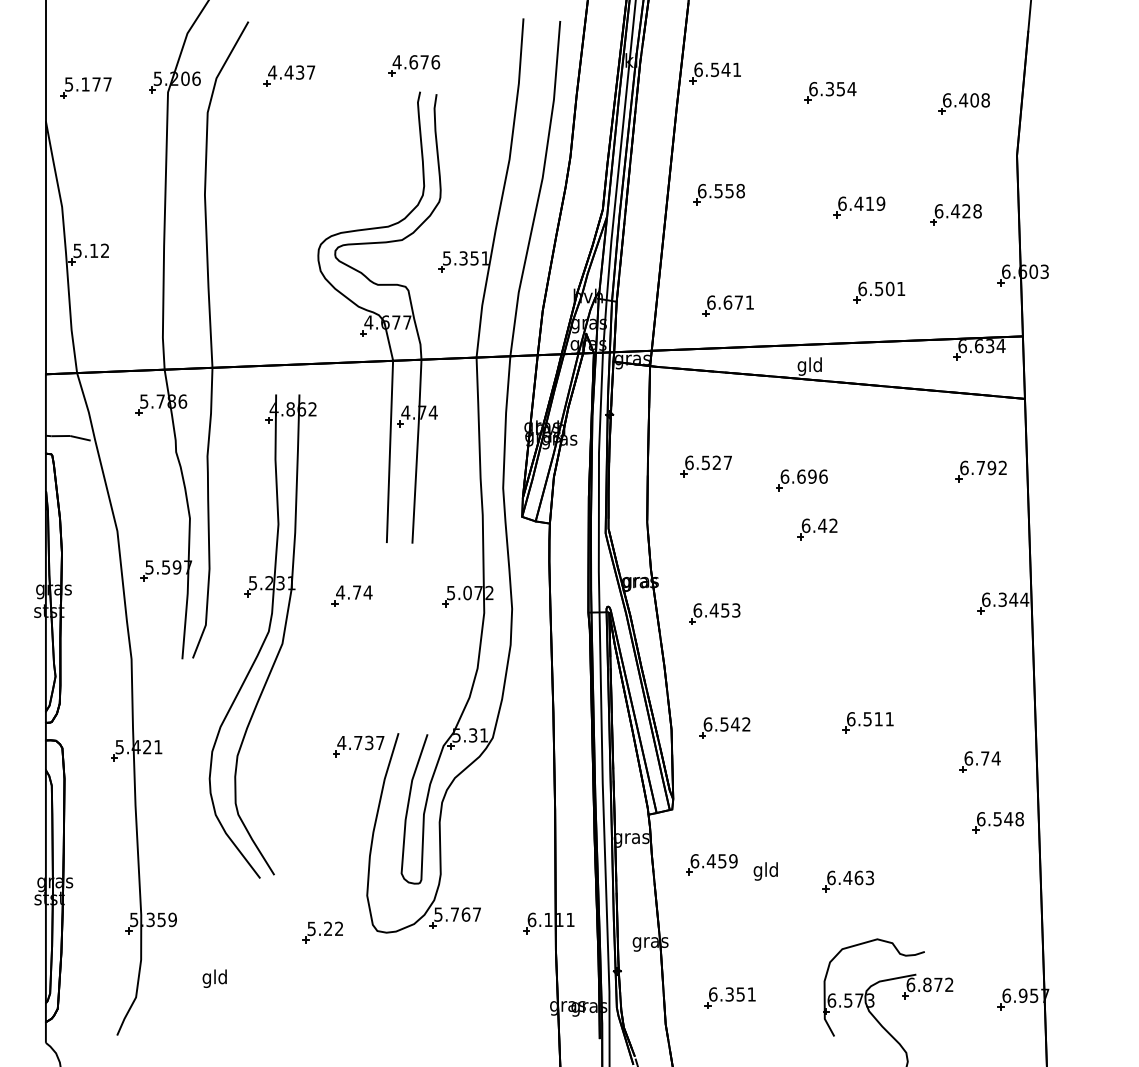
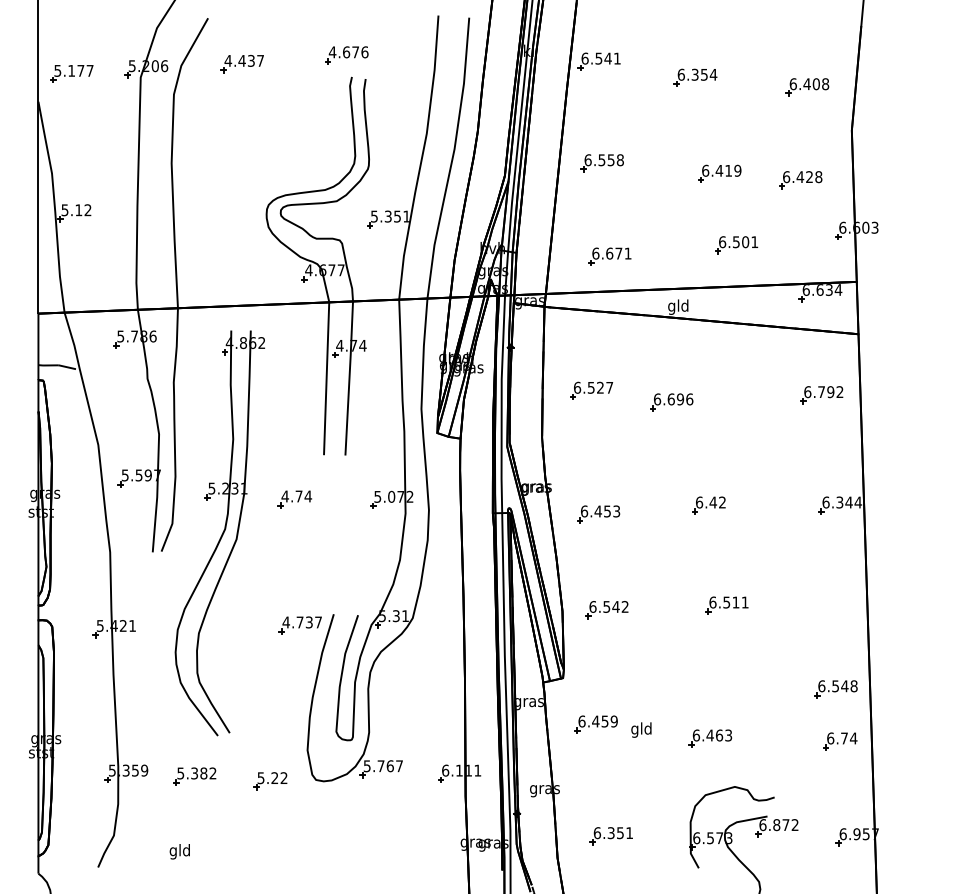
part: (817, 529) -> (709, 505), moved
part: (979, 761) -> (839, 740), moved
part: (232, 926) -> (194, 776), added
text: (214, 978) -> (179, 851), moved

